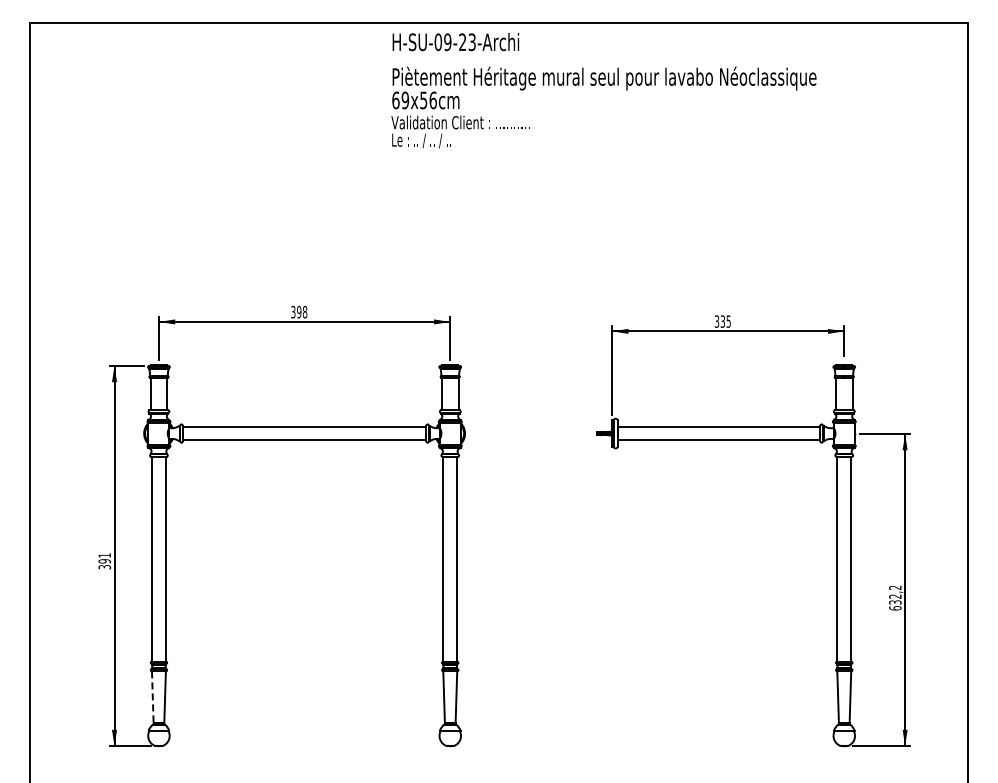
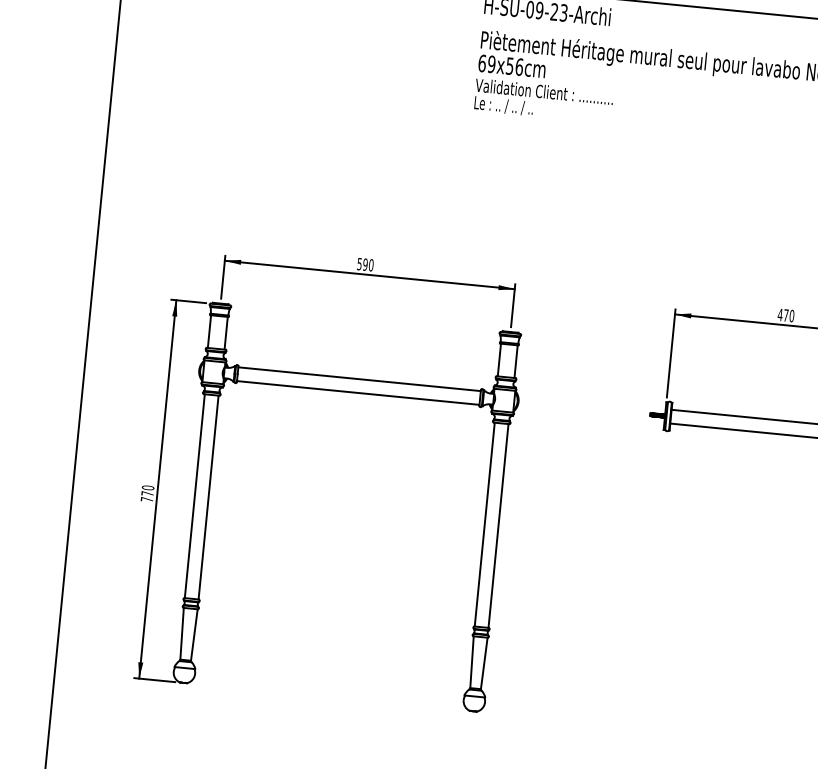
text: (299, 311) -> (365, 264), 398 -> 590
text: (722, 321) -> (785, 315), 335 -> 470
text: (104, 561) -> (147, 493), 391 -> 770
line: (152, 697) -> (181, 633), dashed -> solid

